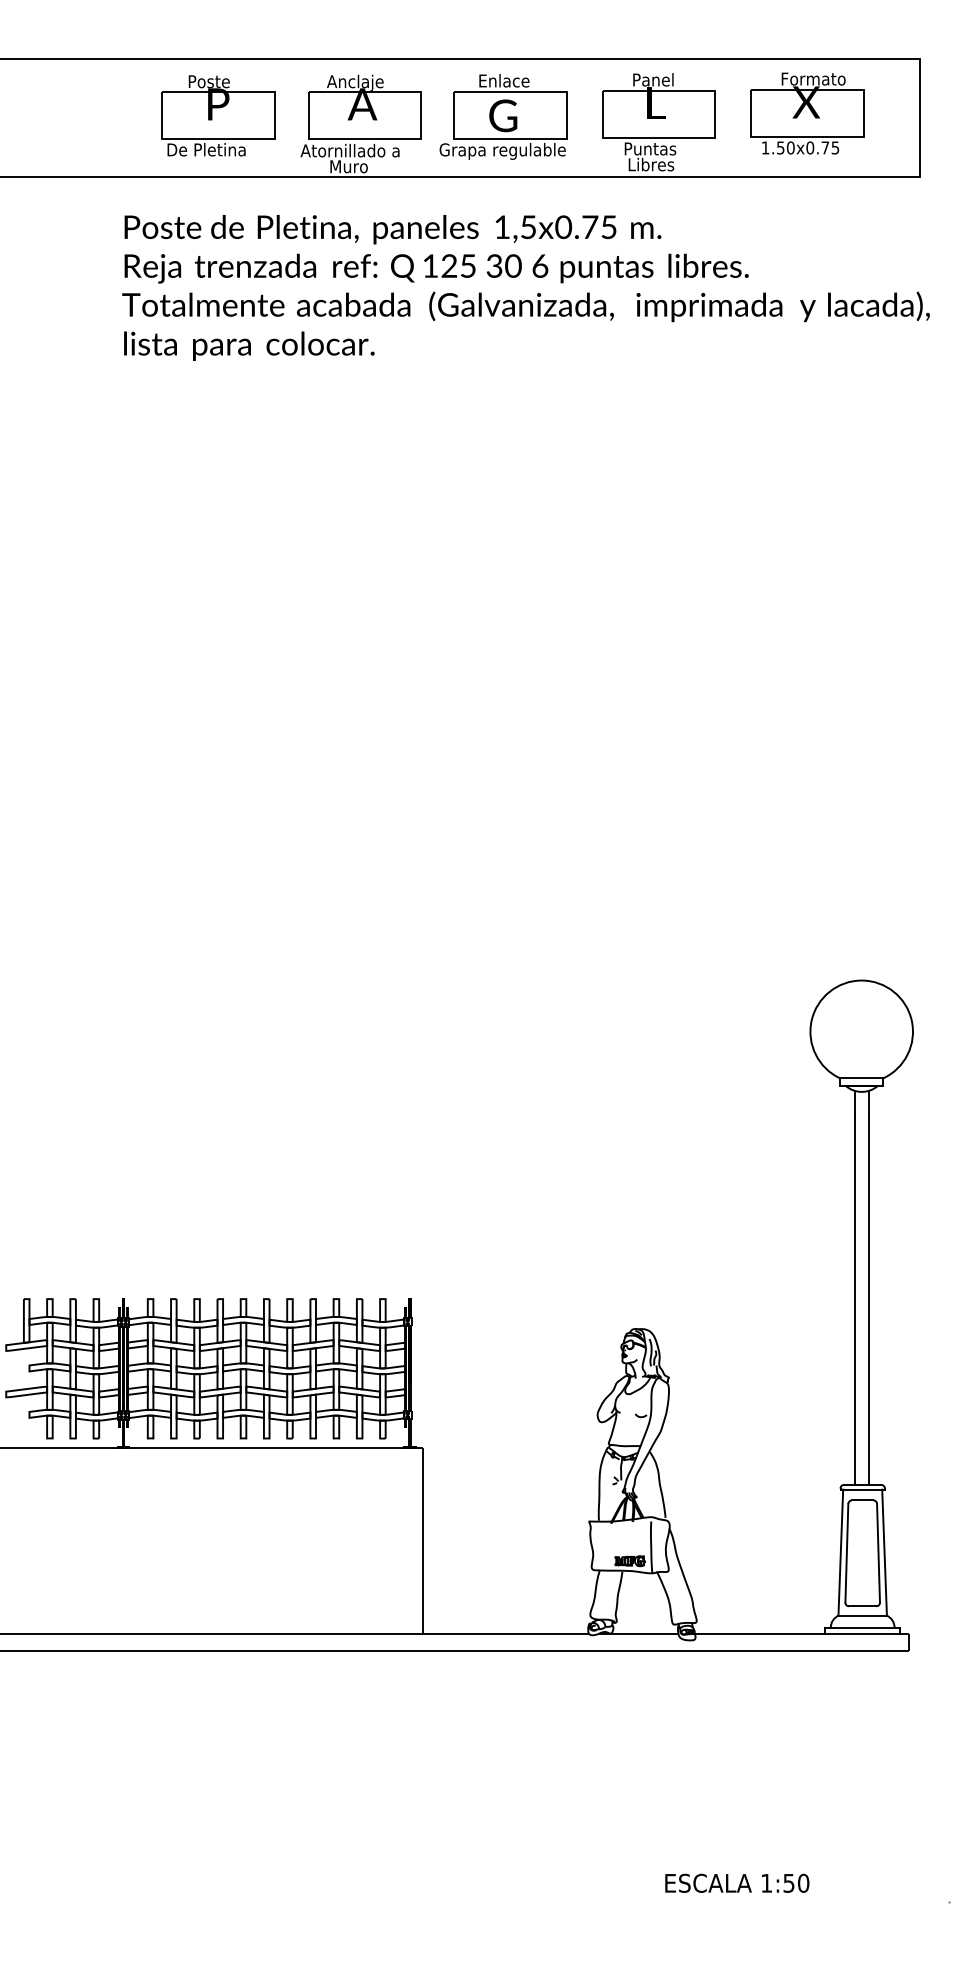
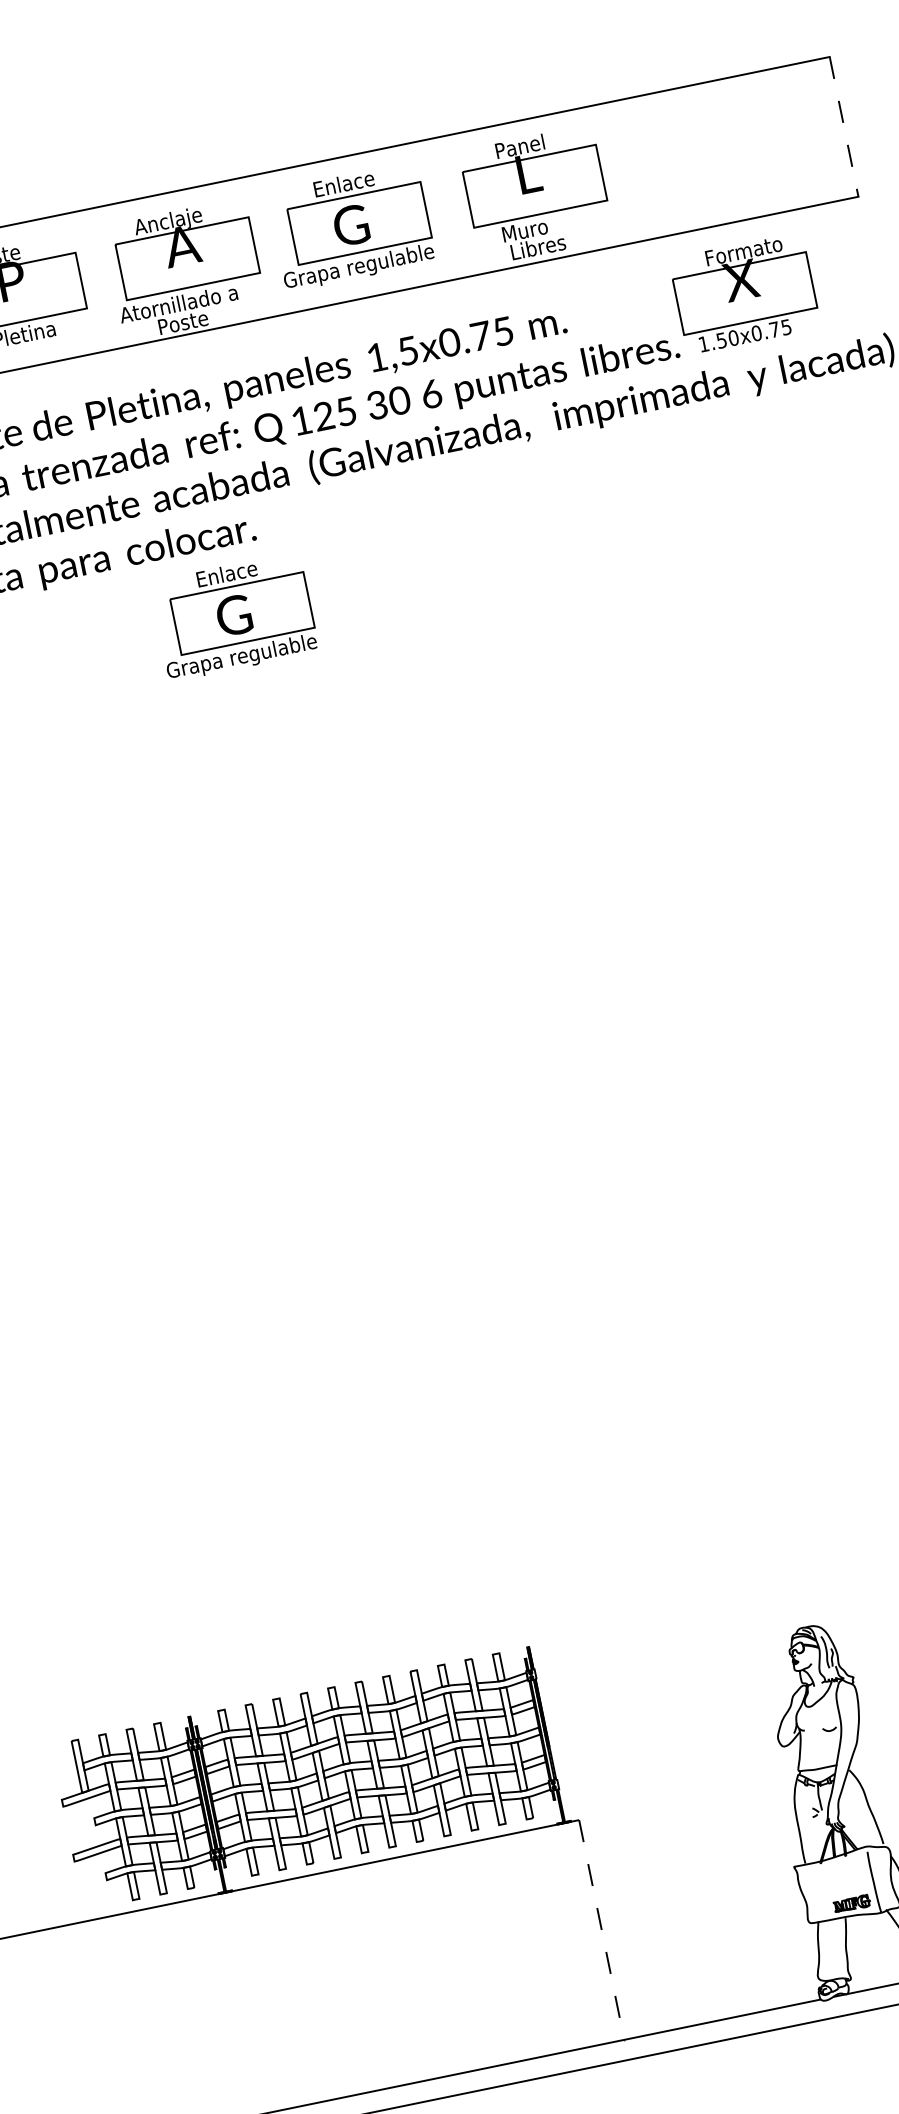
part: (807, 113) -> (745, 293), moved
line: (919, 118) -> (844, 127), solid -> dashed
text: (651, 148) -> (534, 228), Puntas -> Muro
text: (351, 166) -> (184, 322), Muro -> Poste
part: (343, 413) -> (234, 616), added
line: (422, 1540) -> (601, 1929), solid -> dashed

